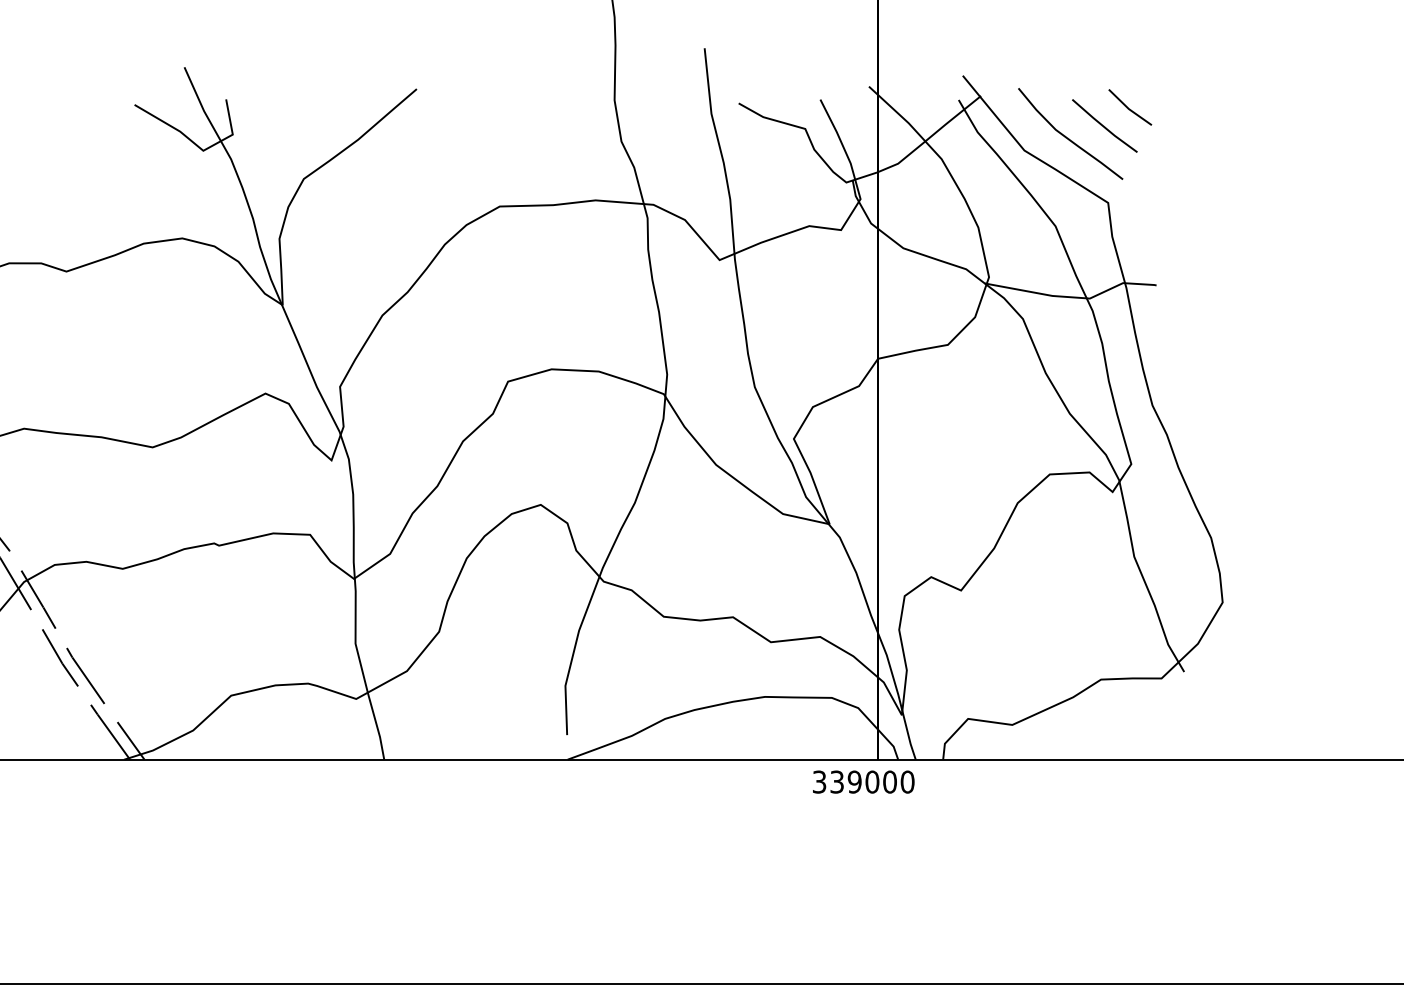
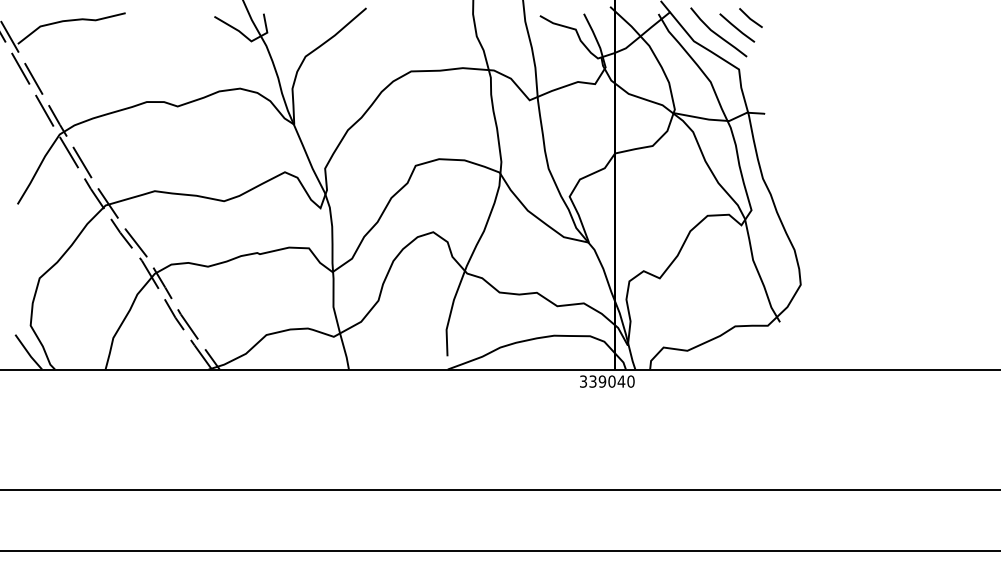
text: (890, 781) -> (621, 381), 339000 -> 339040

